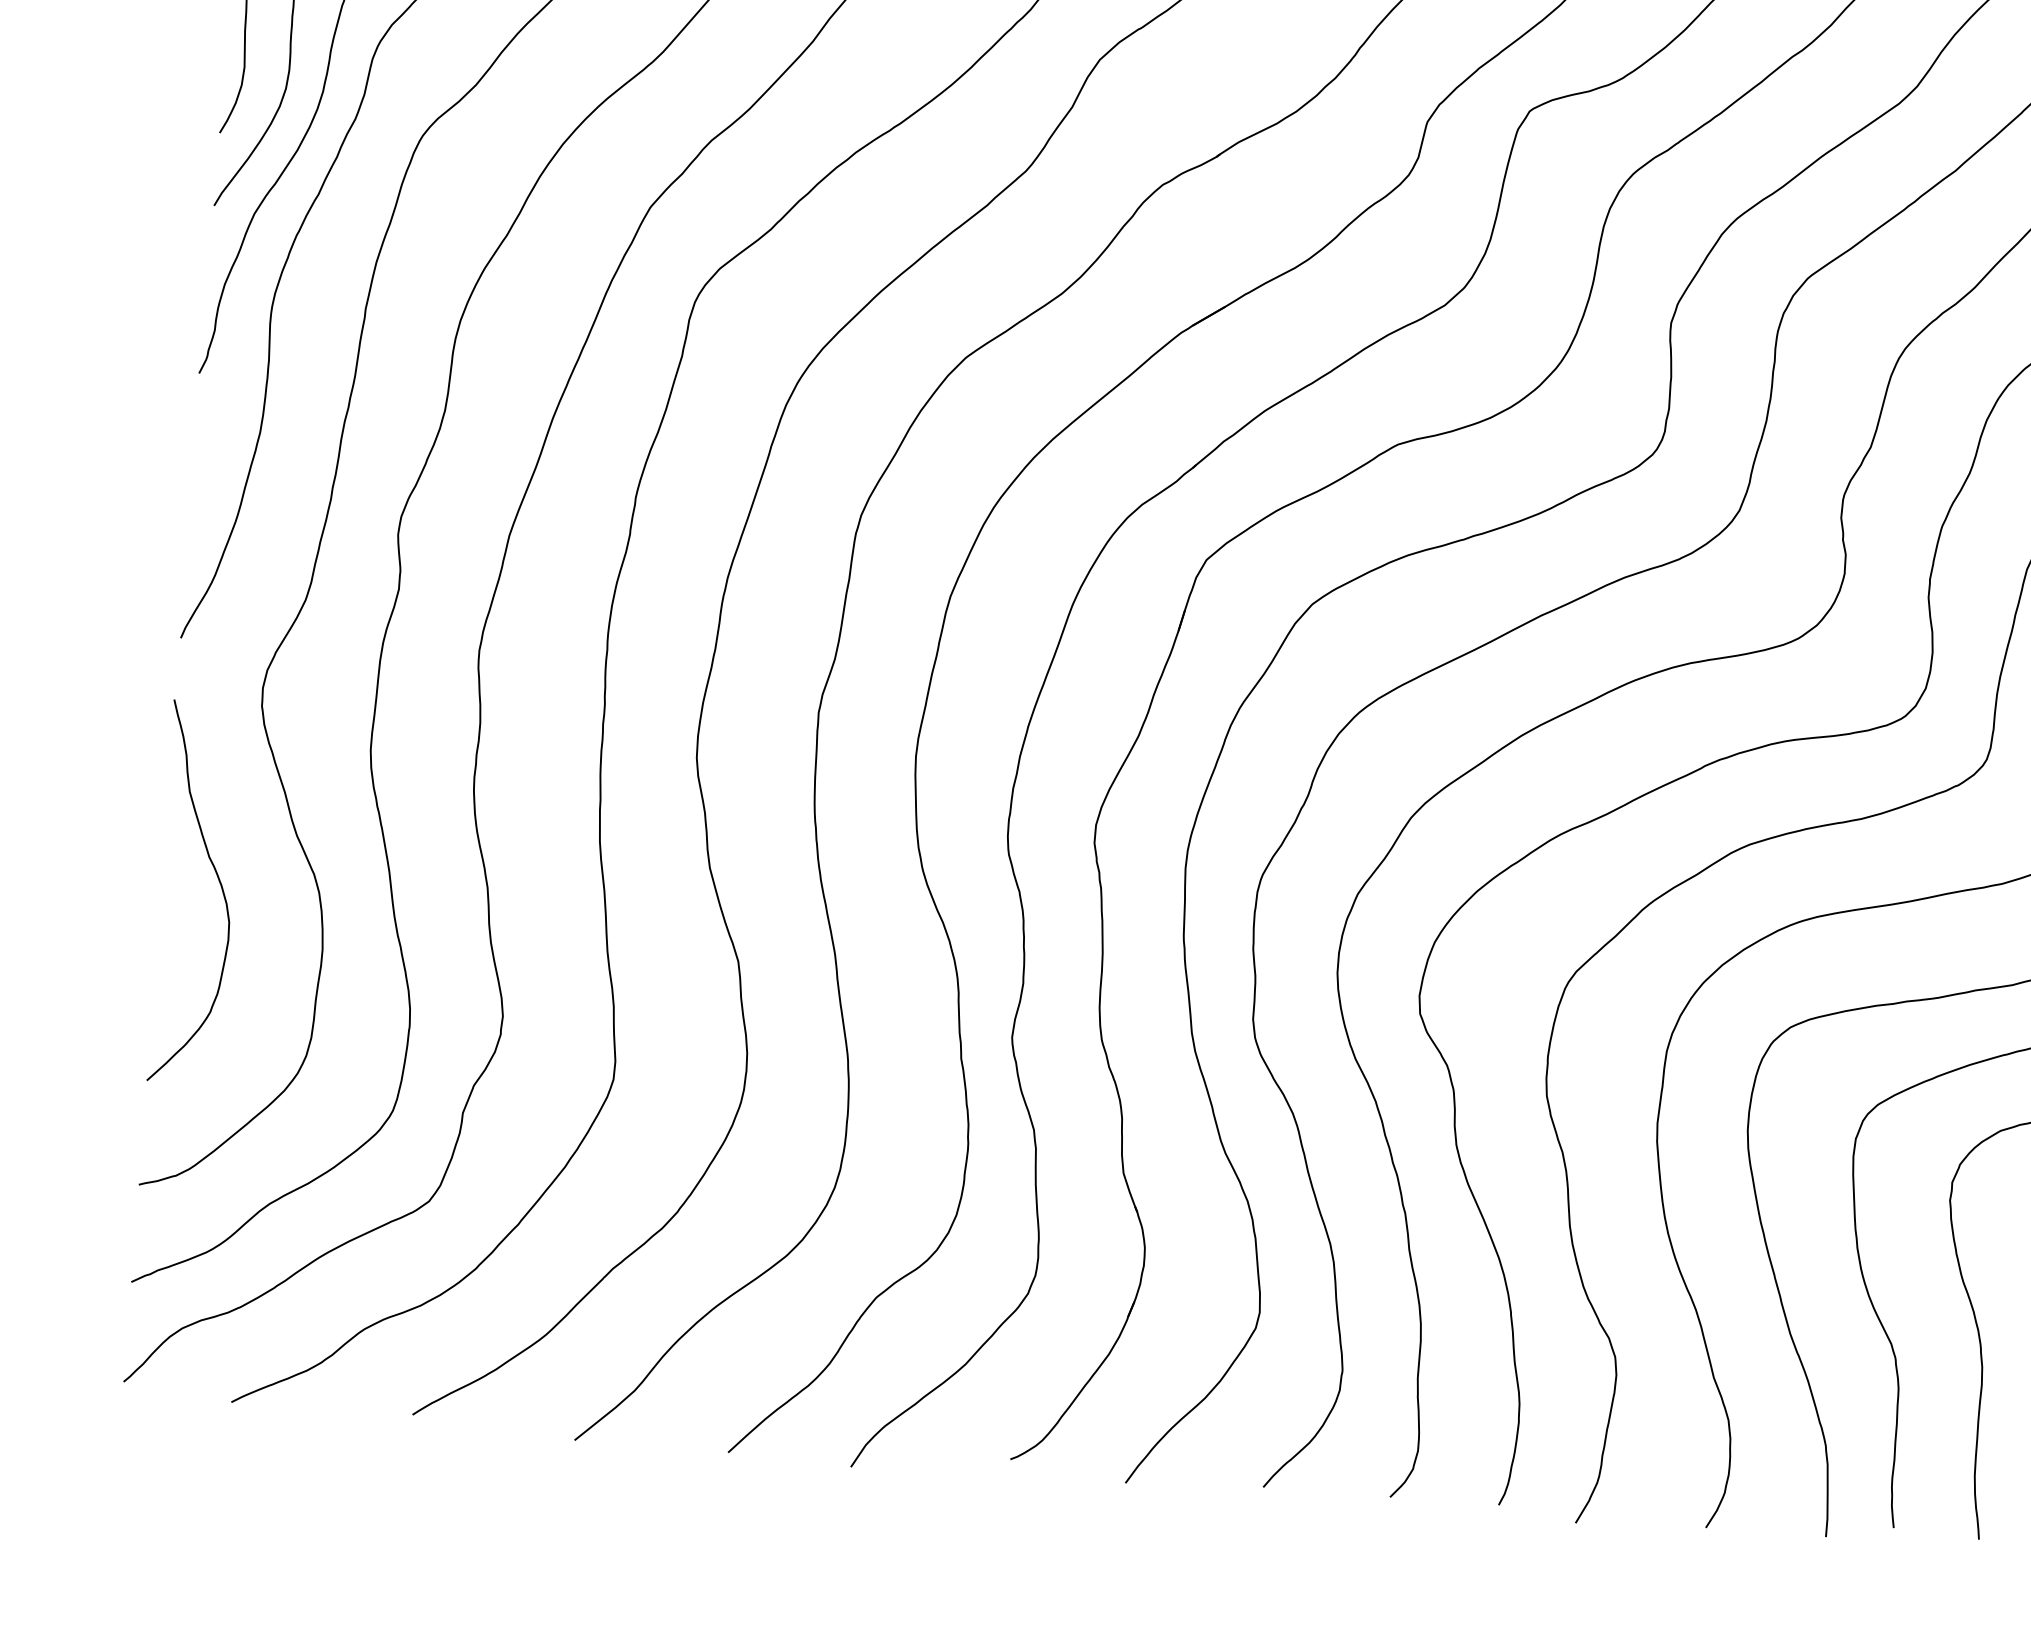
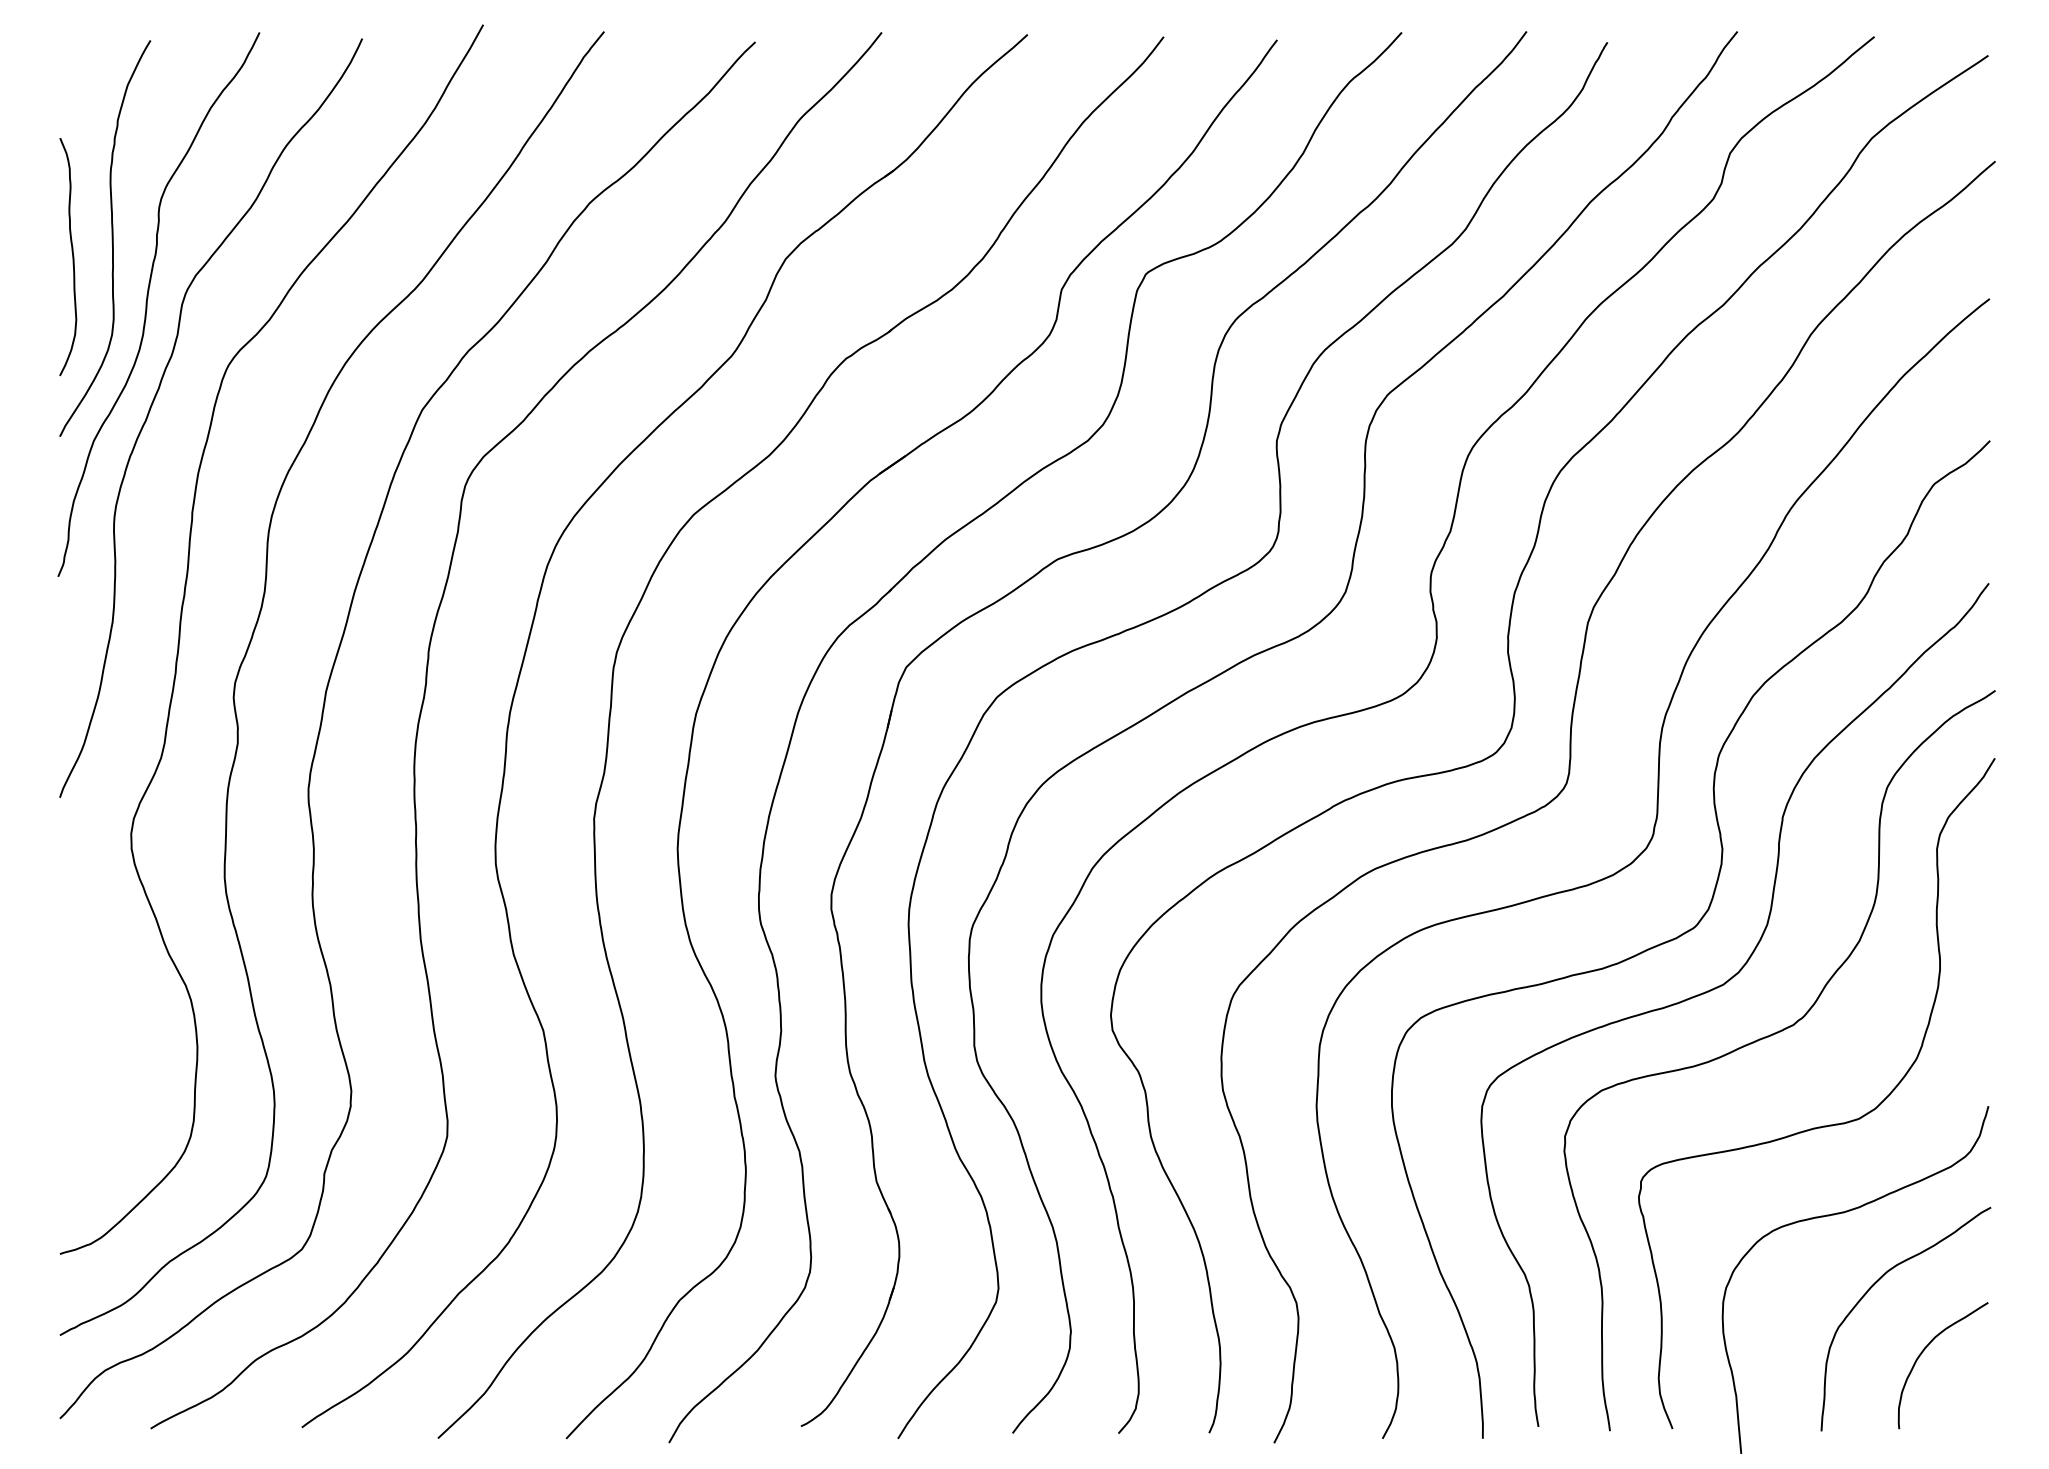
curve: (220, 886) -> (108, 1001), removed

